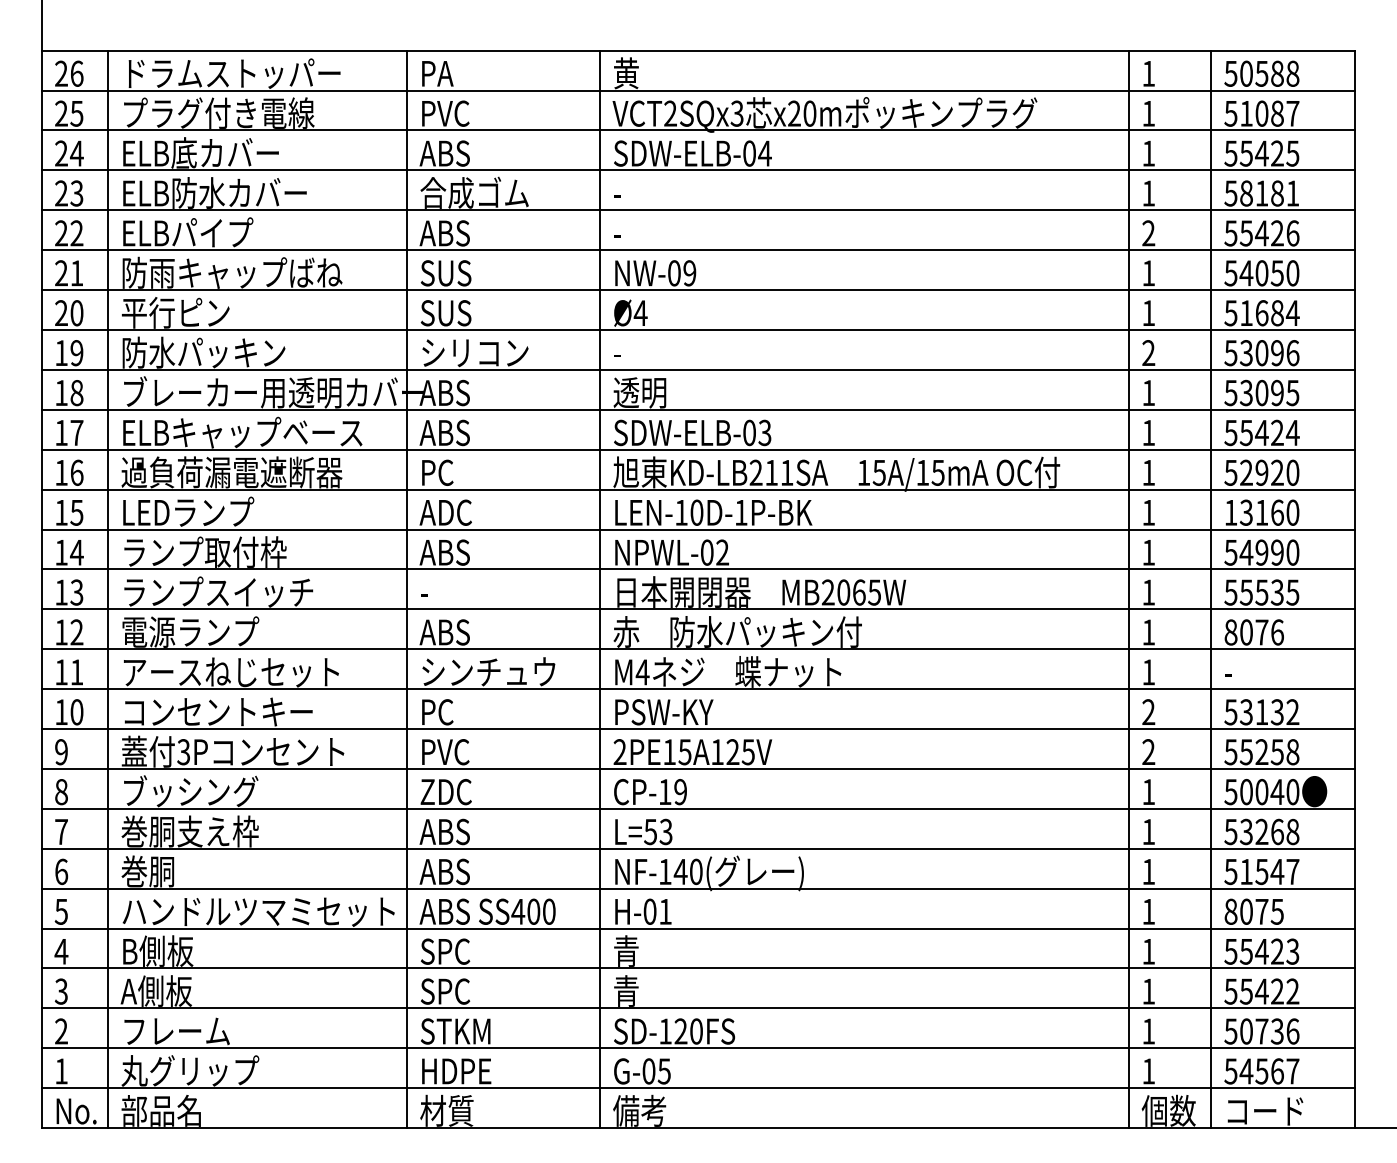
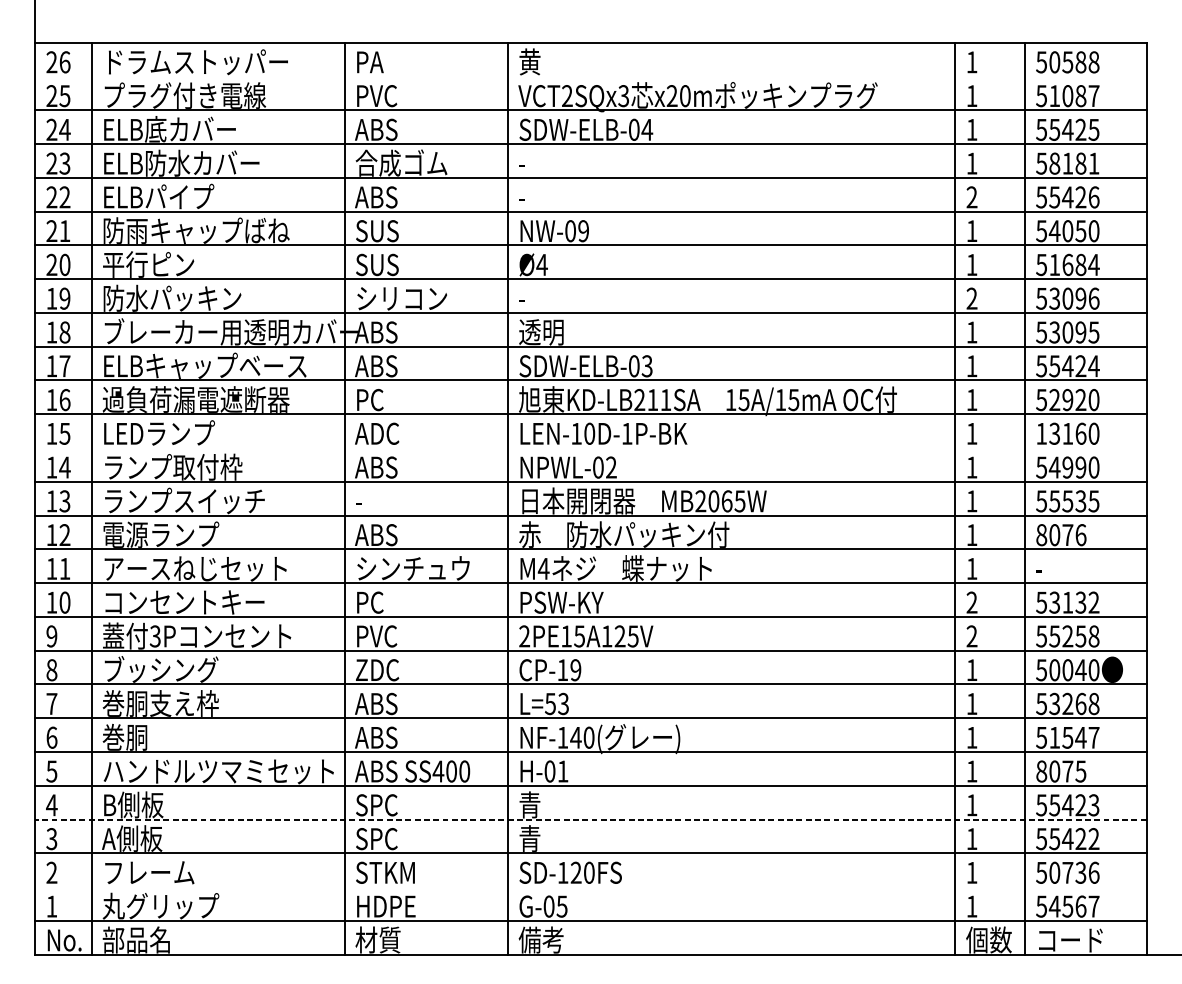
line: (698, 90) -> (591, 76), removed
line: (698, 529) -> (591, 447), removed
line: (698, 968) -> (591, 819), solid -> dashed
line: (698, 1048) -> (591, 887), removed

